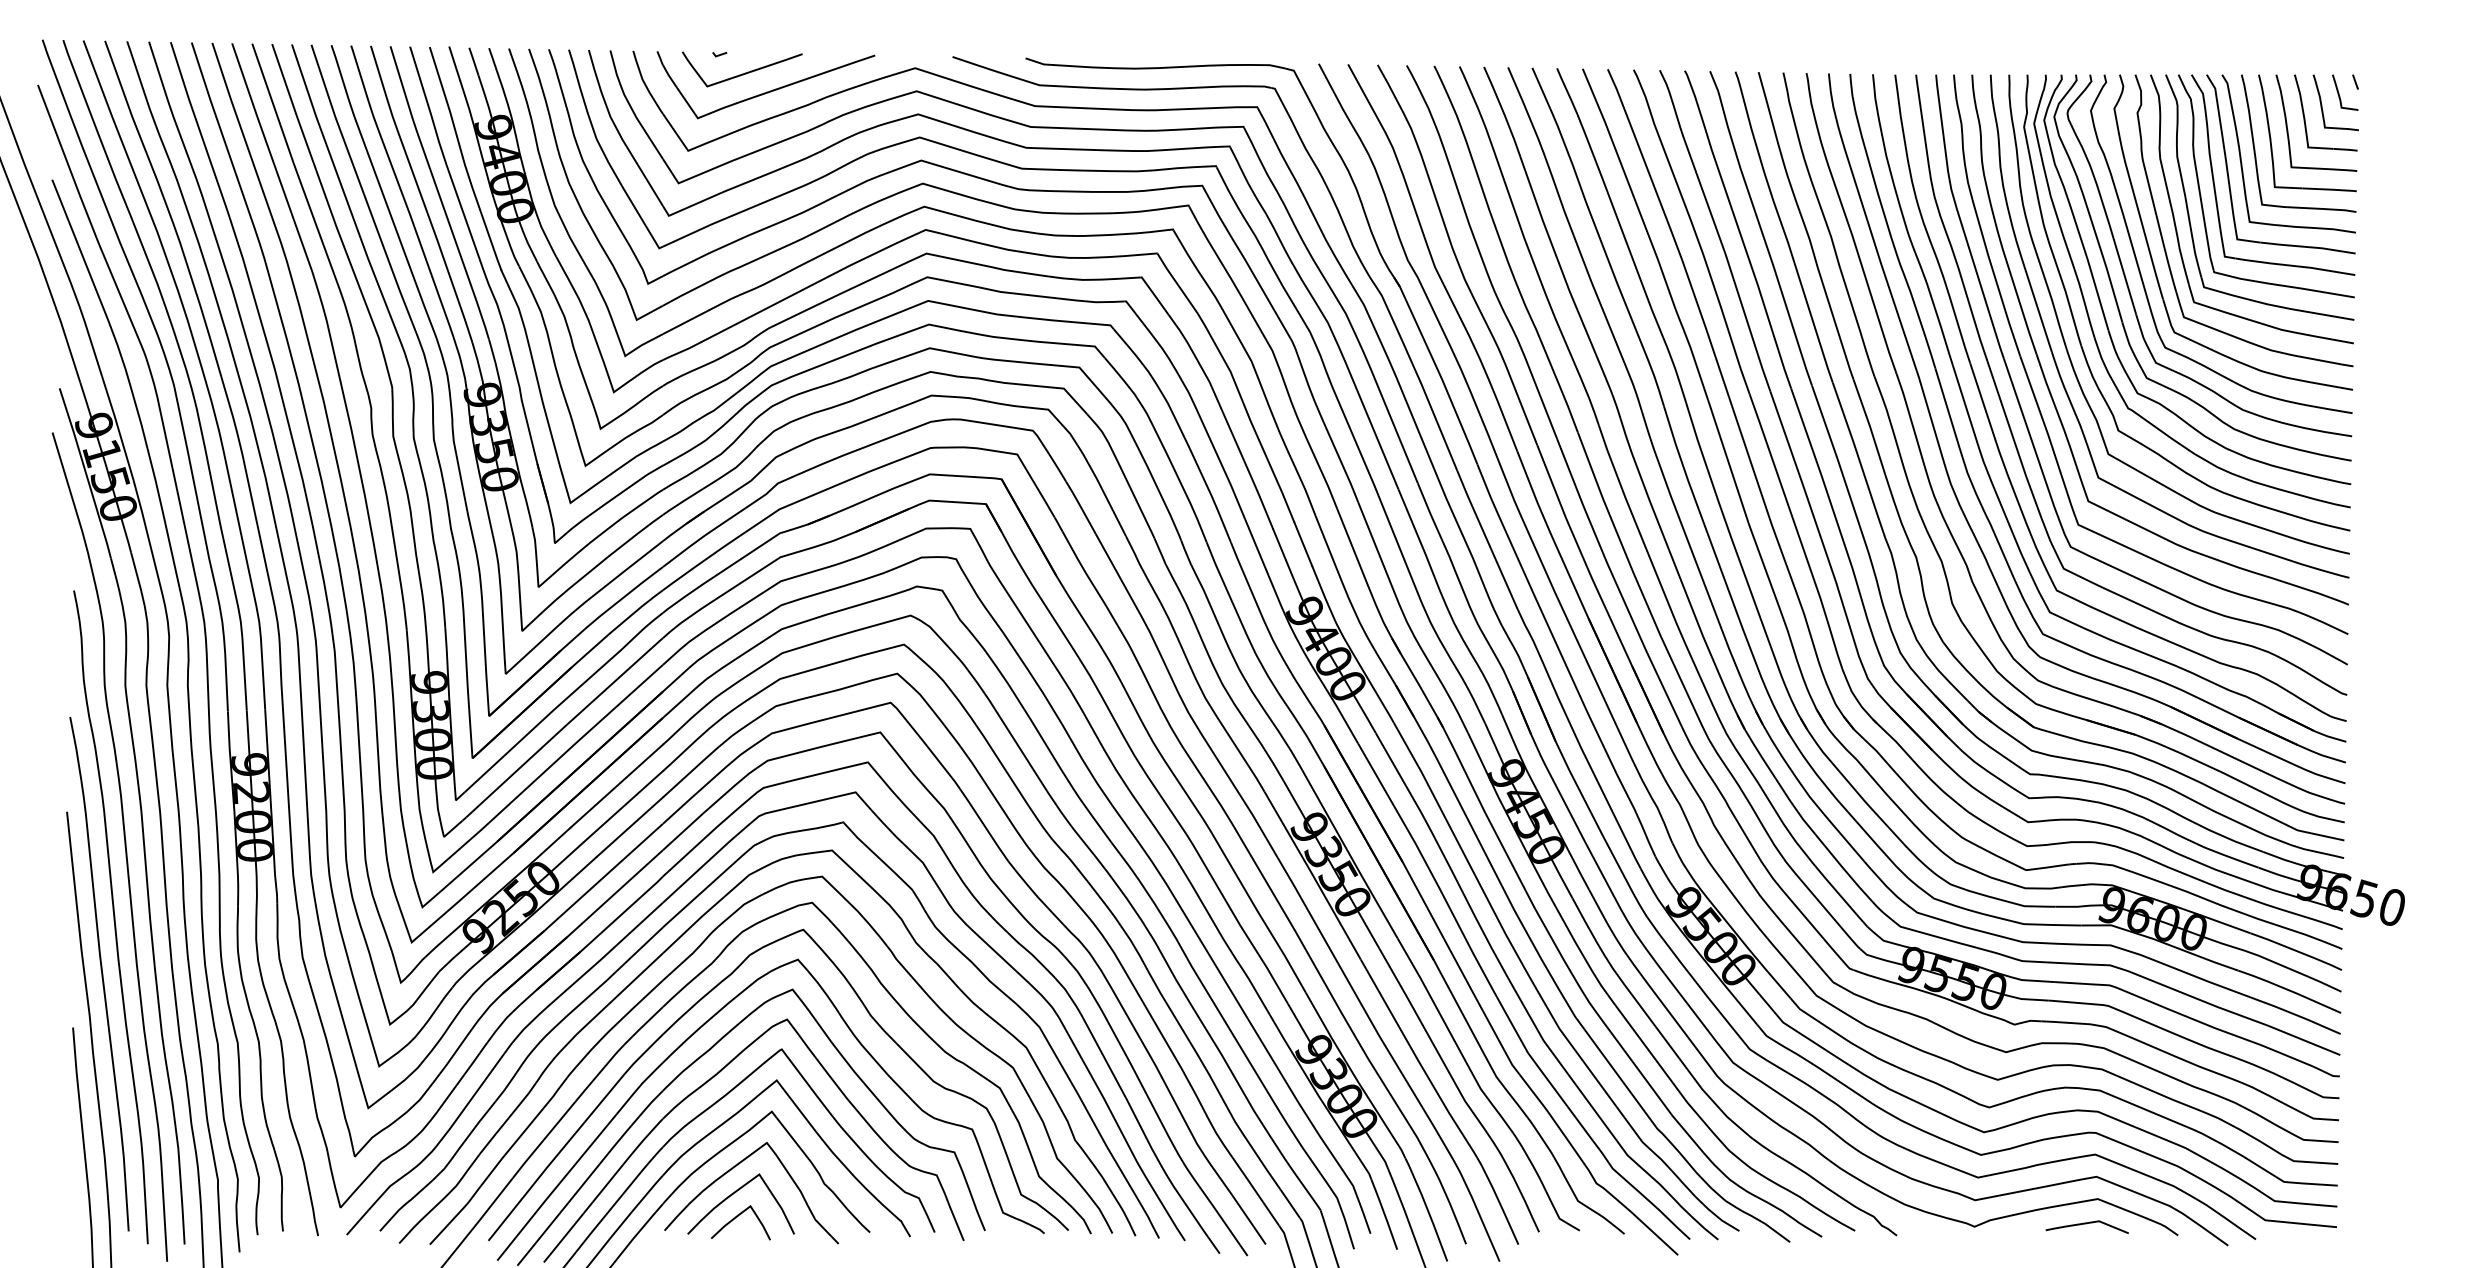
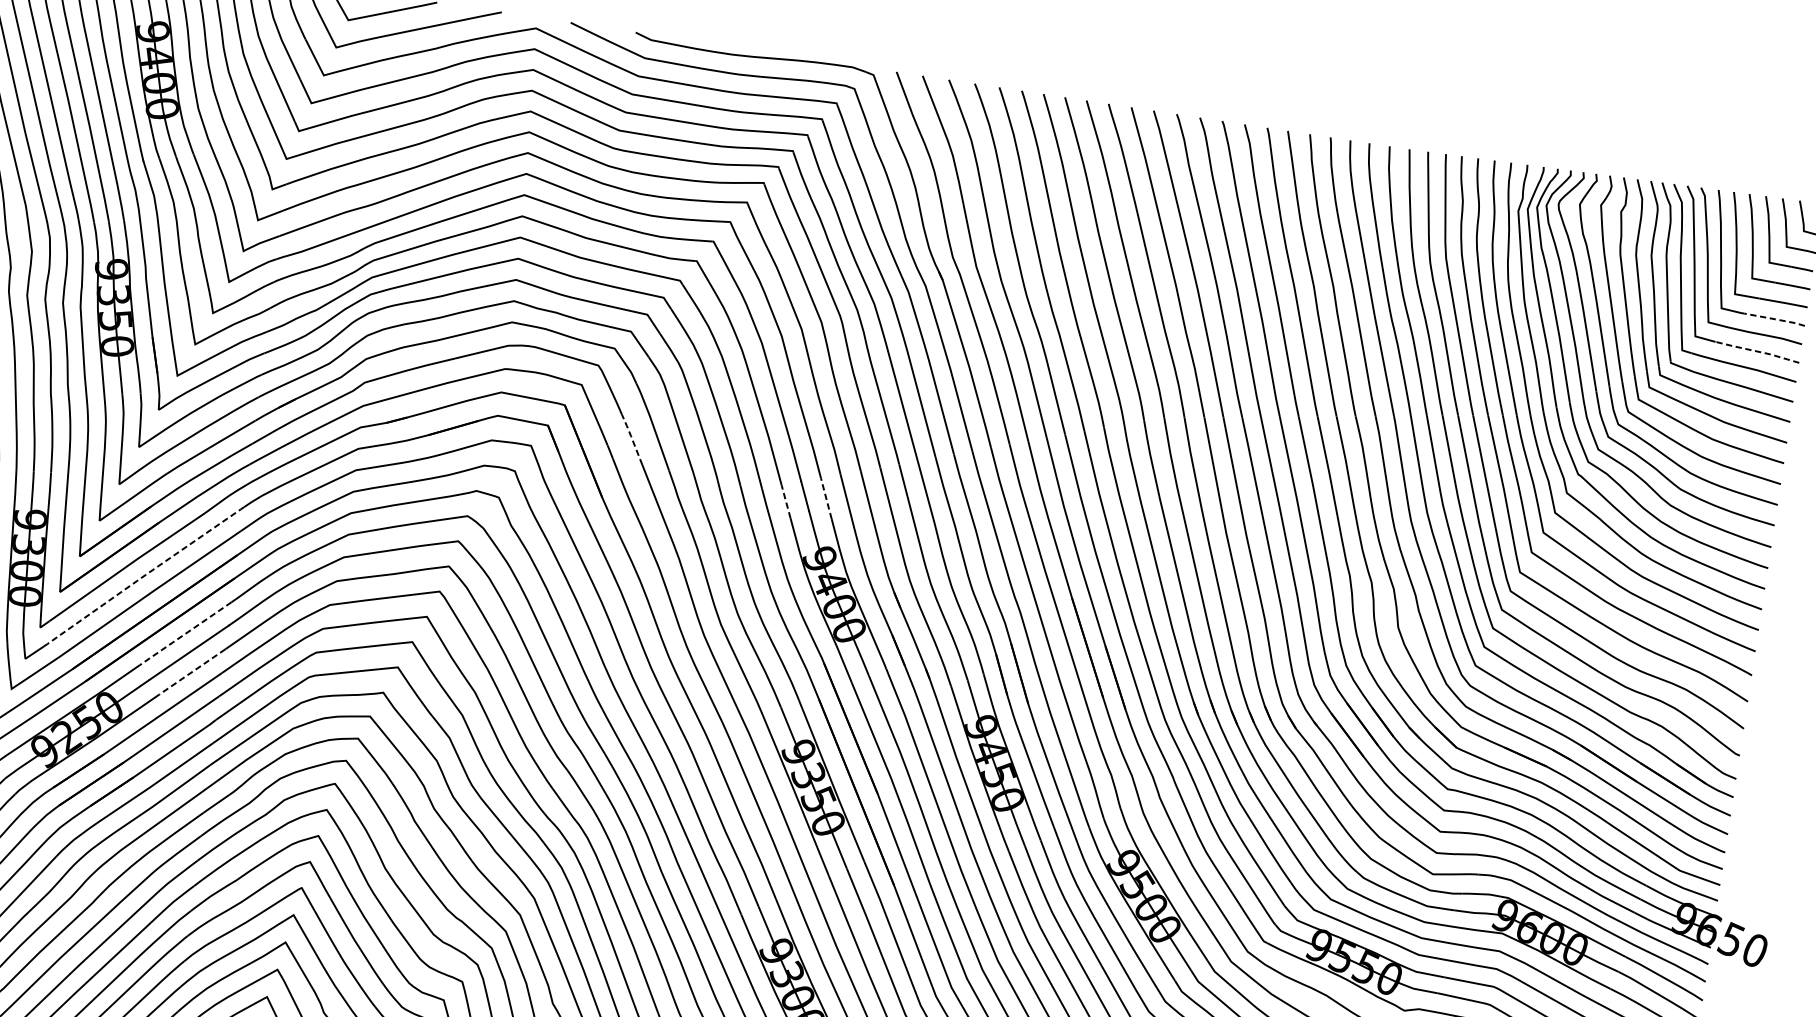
line: (2322, 208) -> (1775, 318), solid -> dashed
line: (2307, 247) -> (1757, 351), solid -> dashed
line: (1080, 506) -> (632, 438), solid -> dashed
line: (1303, 543) -> (826, 497), solid -> dashed
line: (1259, 553) -> (786, 501), solid -> dashed
line: (564, 726) -> (145, 574), solid -> dashed
line: (617, 785) -> (186, 633), solid -> dashed
line: (629, 827) -> (191, 672), solid -> dashed

